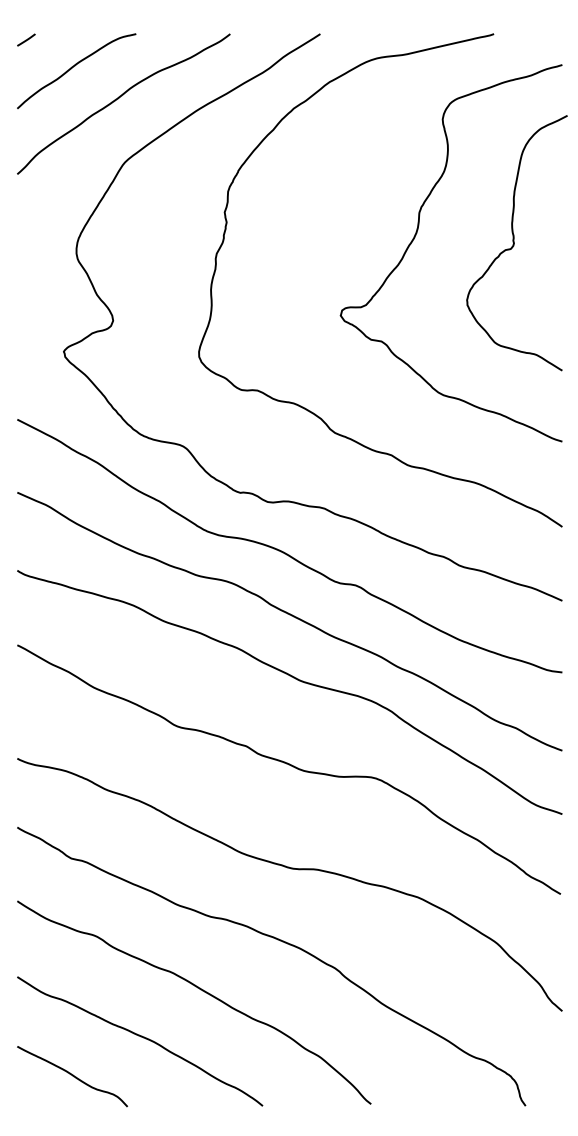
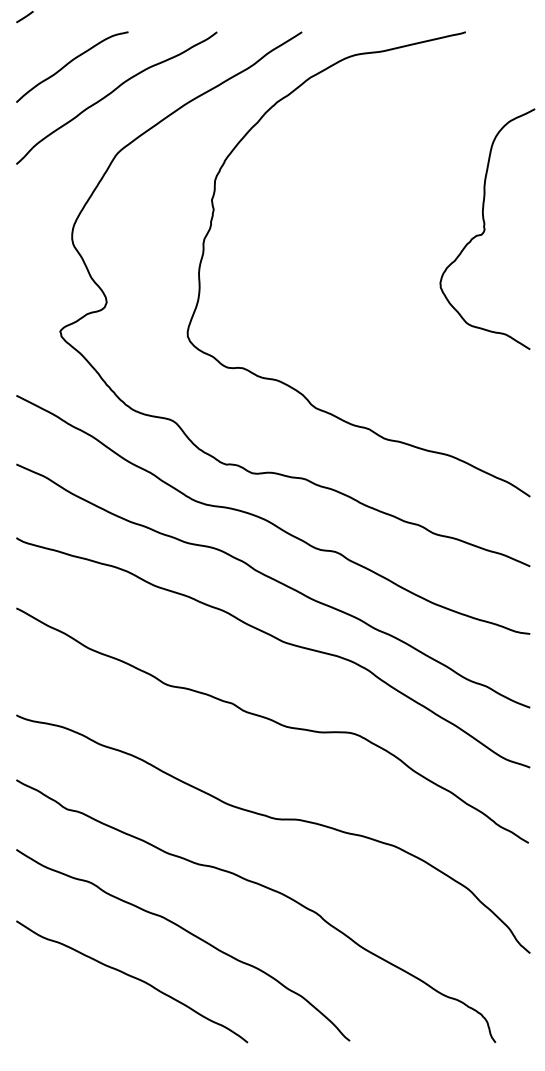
line: (26, 39) -> (25, 16), moved
curve: (416, 235) -> (392, 222), removed
curve: (72, 1076) -> (68, 1014), removed

